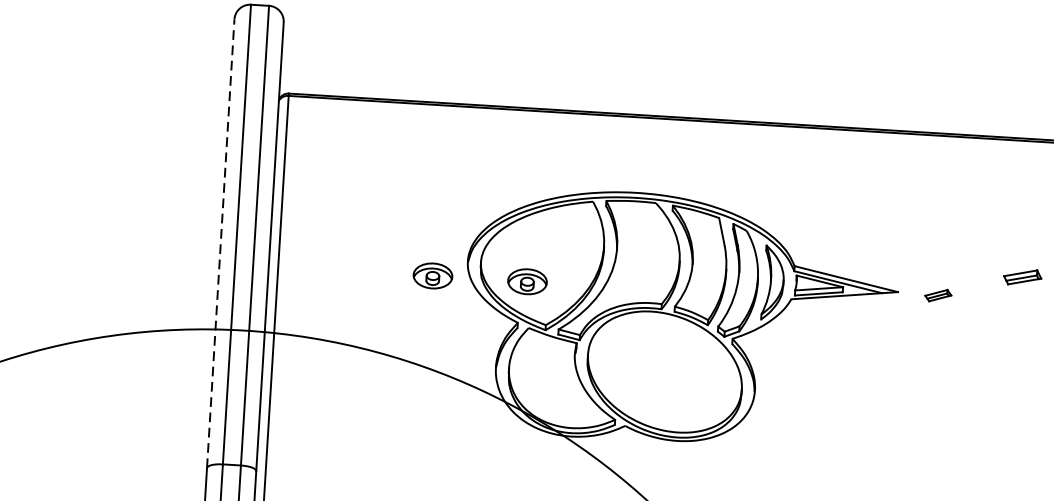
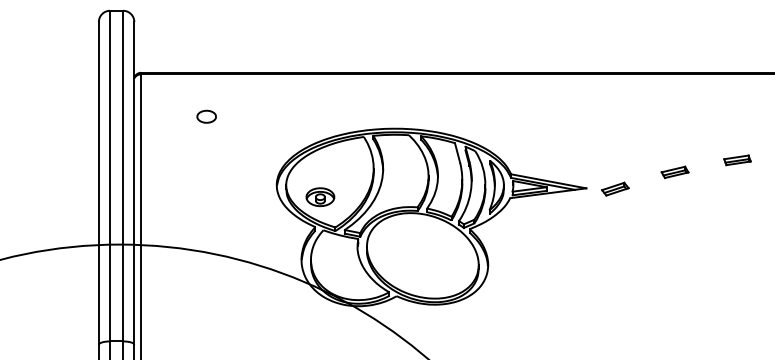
part: (376, 159) -> (206, 116), added
line: (220, 242) -> (98, 182), dashed -> solid
part: (433, 276) -> (252, 197), removed
part: (938, 294) -> (615, 188), size x1.43

